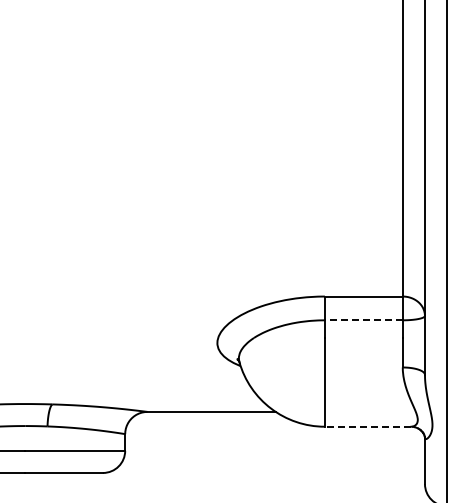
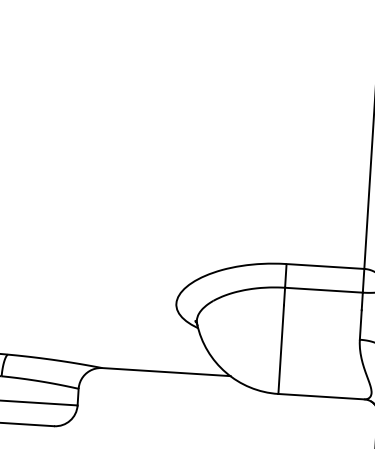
line: (363, 320) -> (323, 290), dashed -> solid
line: (367, 426) -> (320, 396), dashed -> solid

